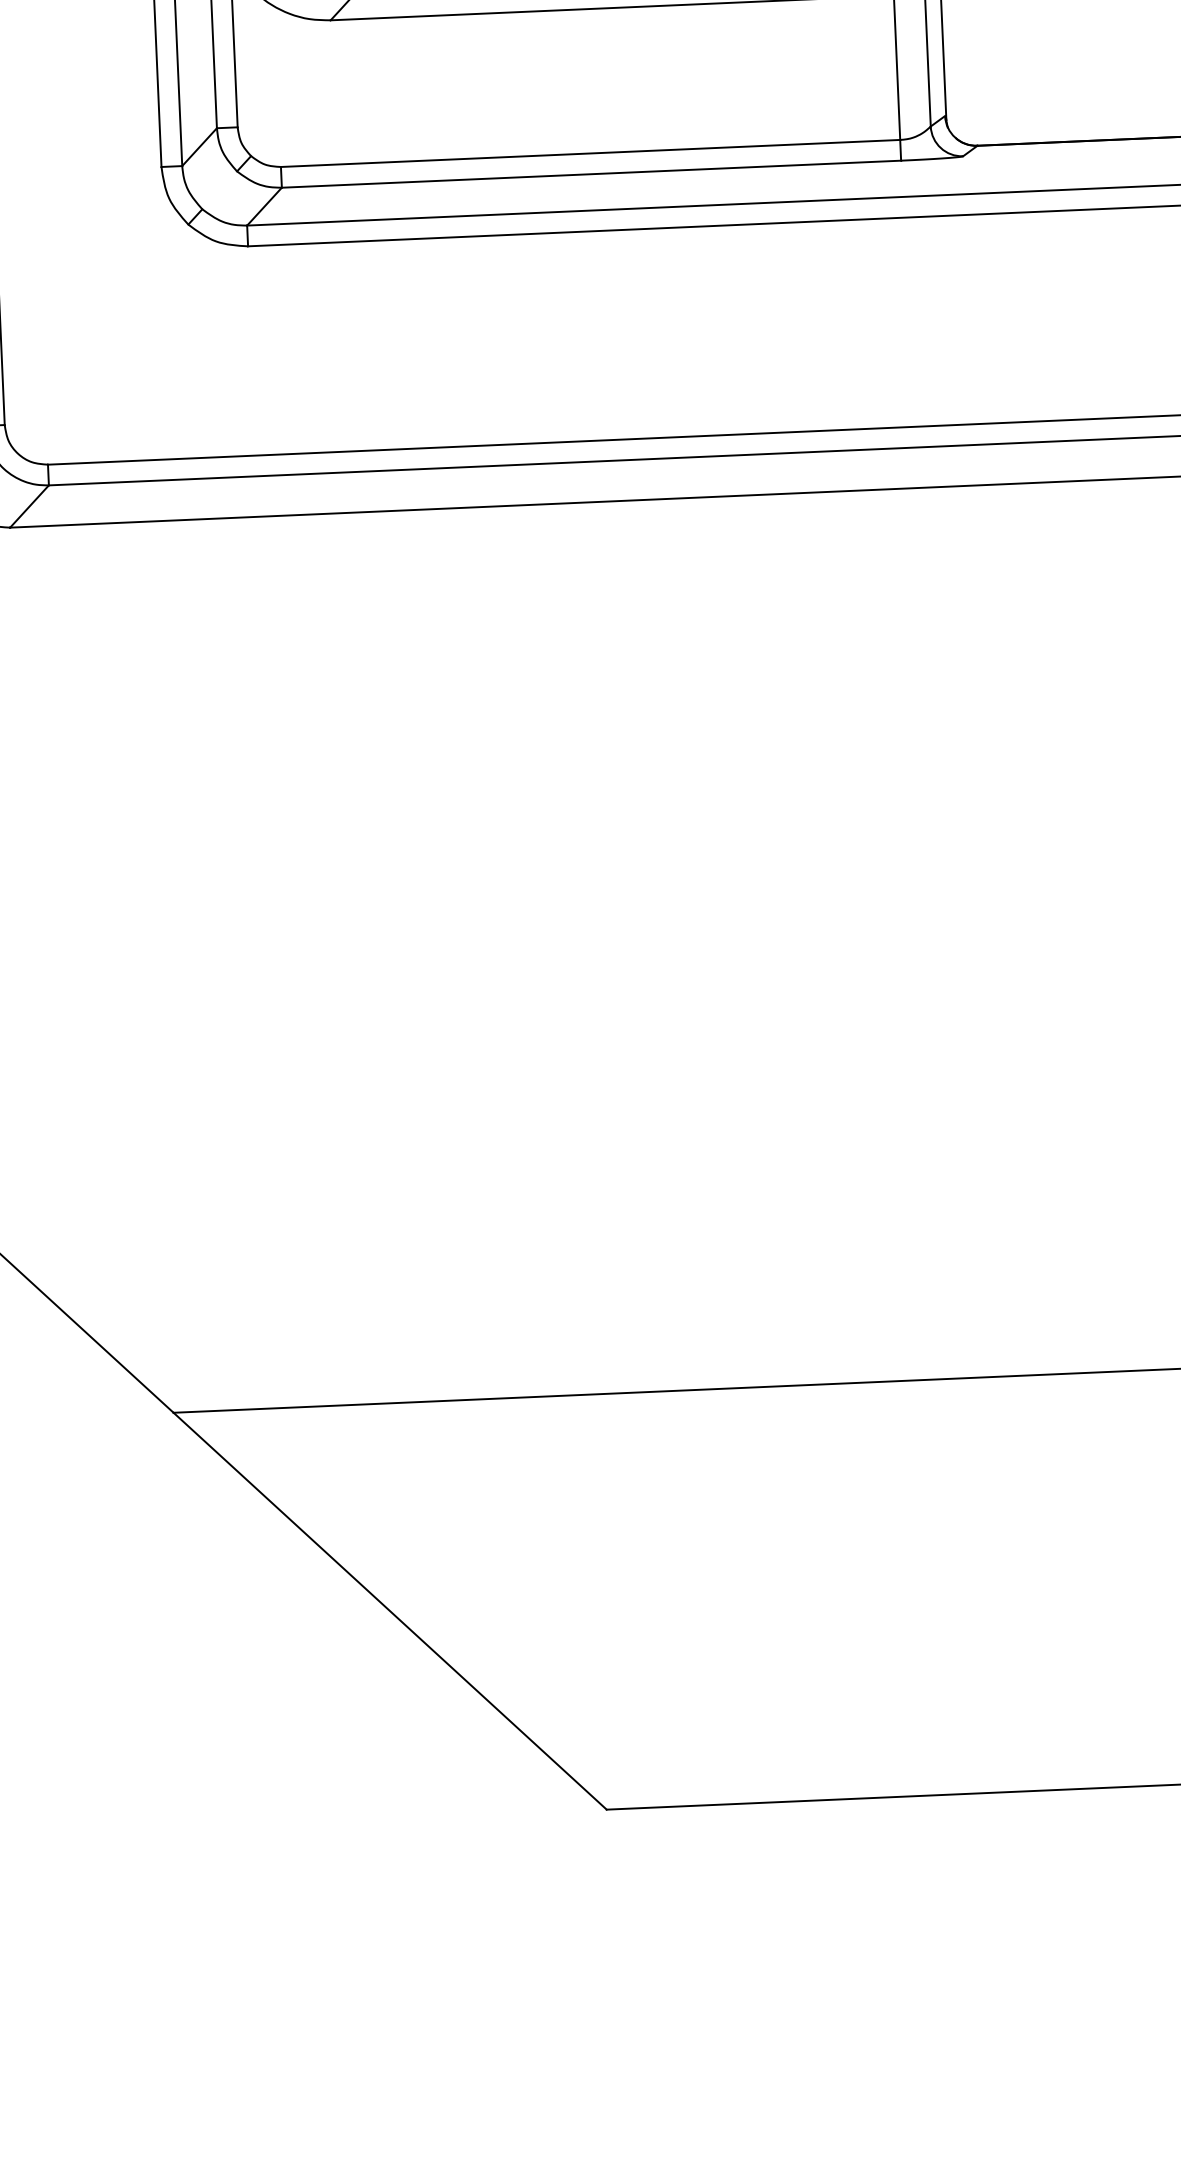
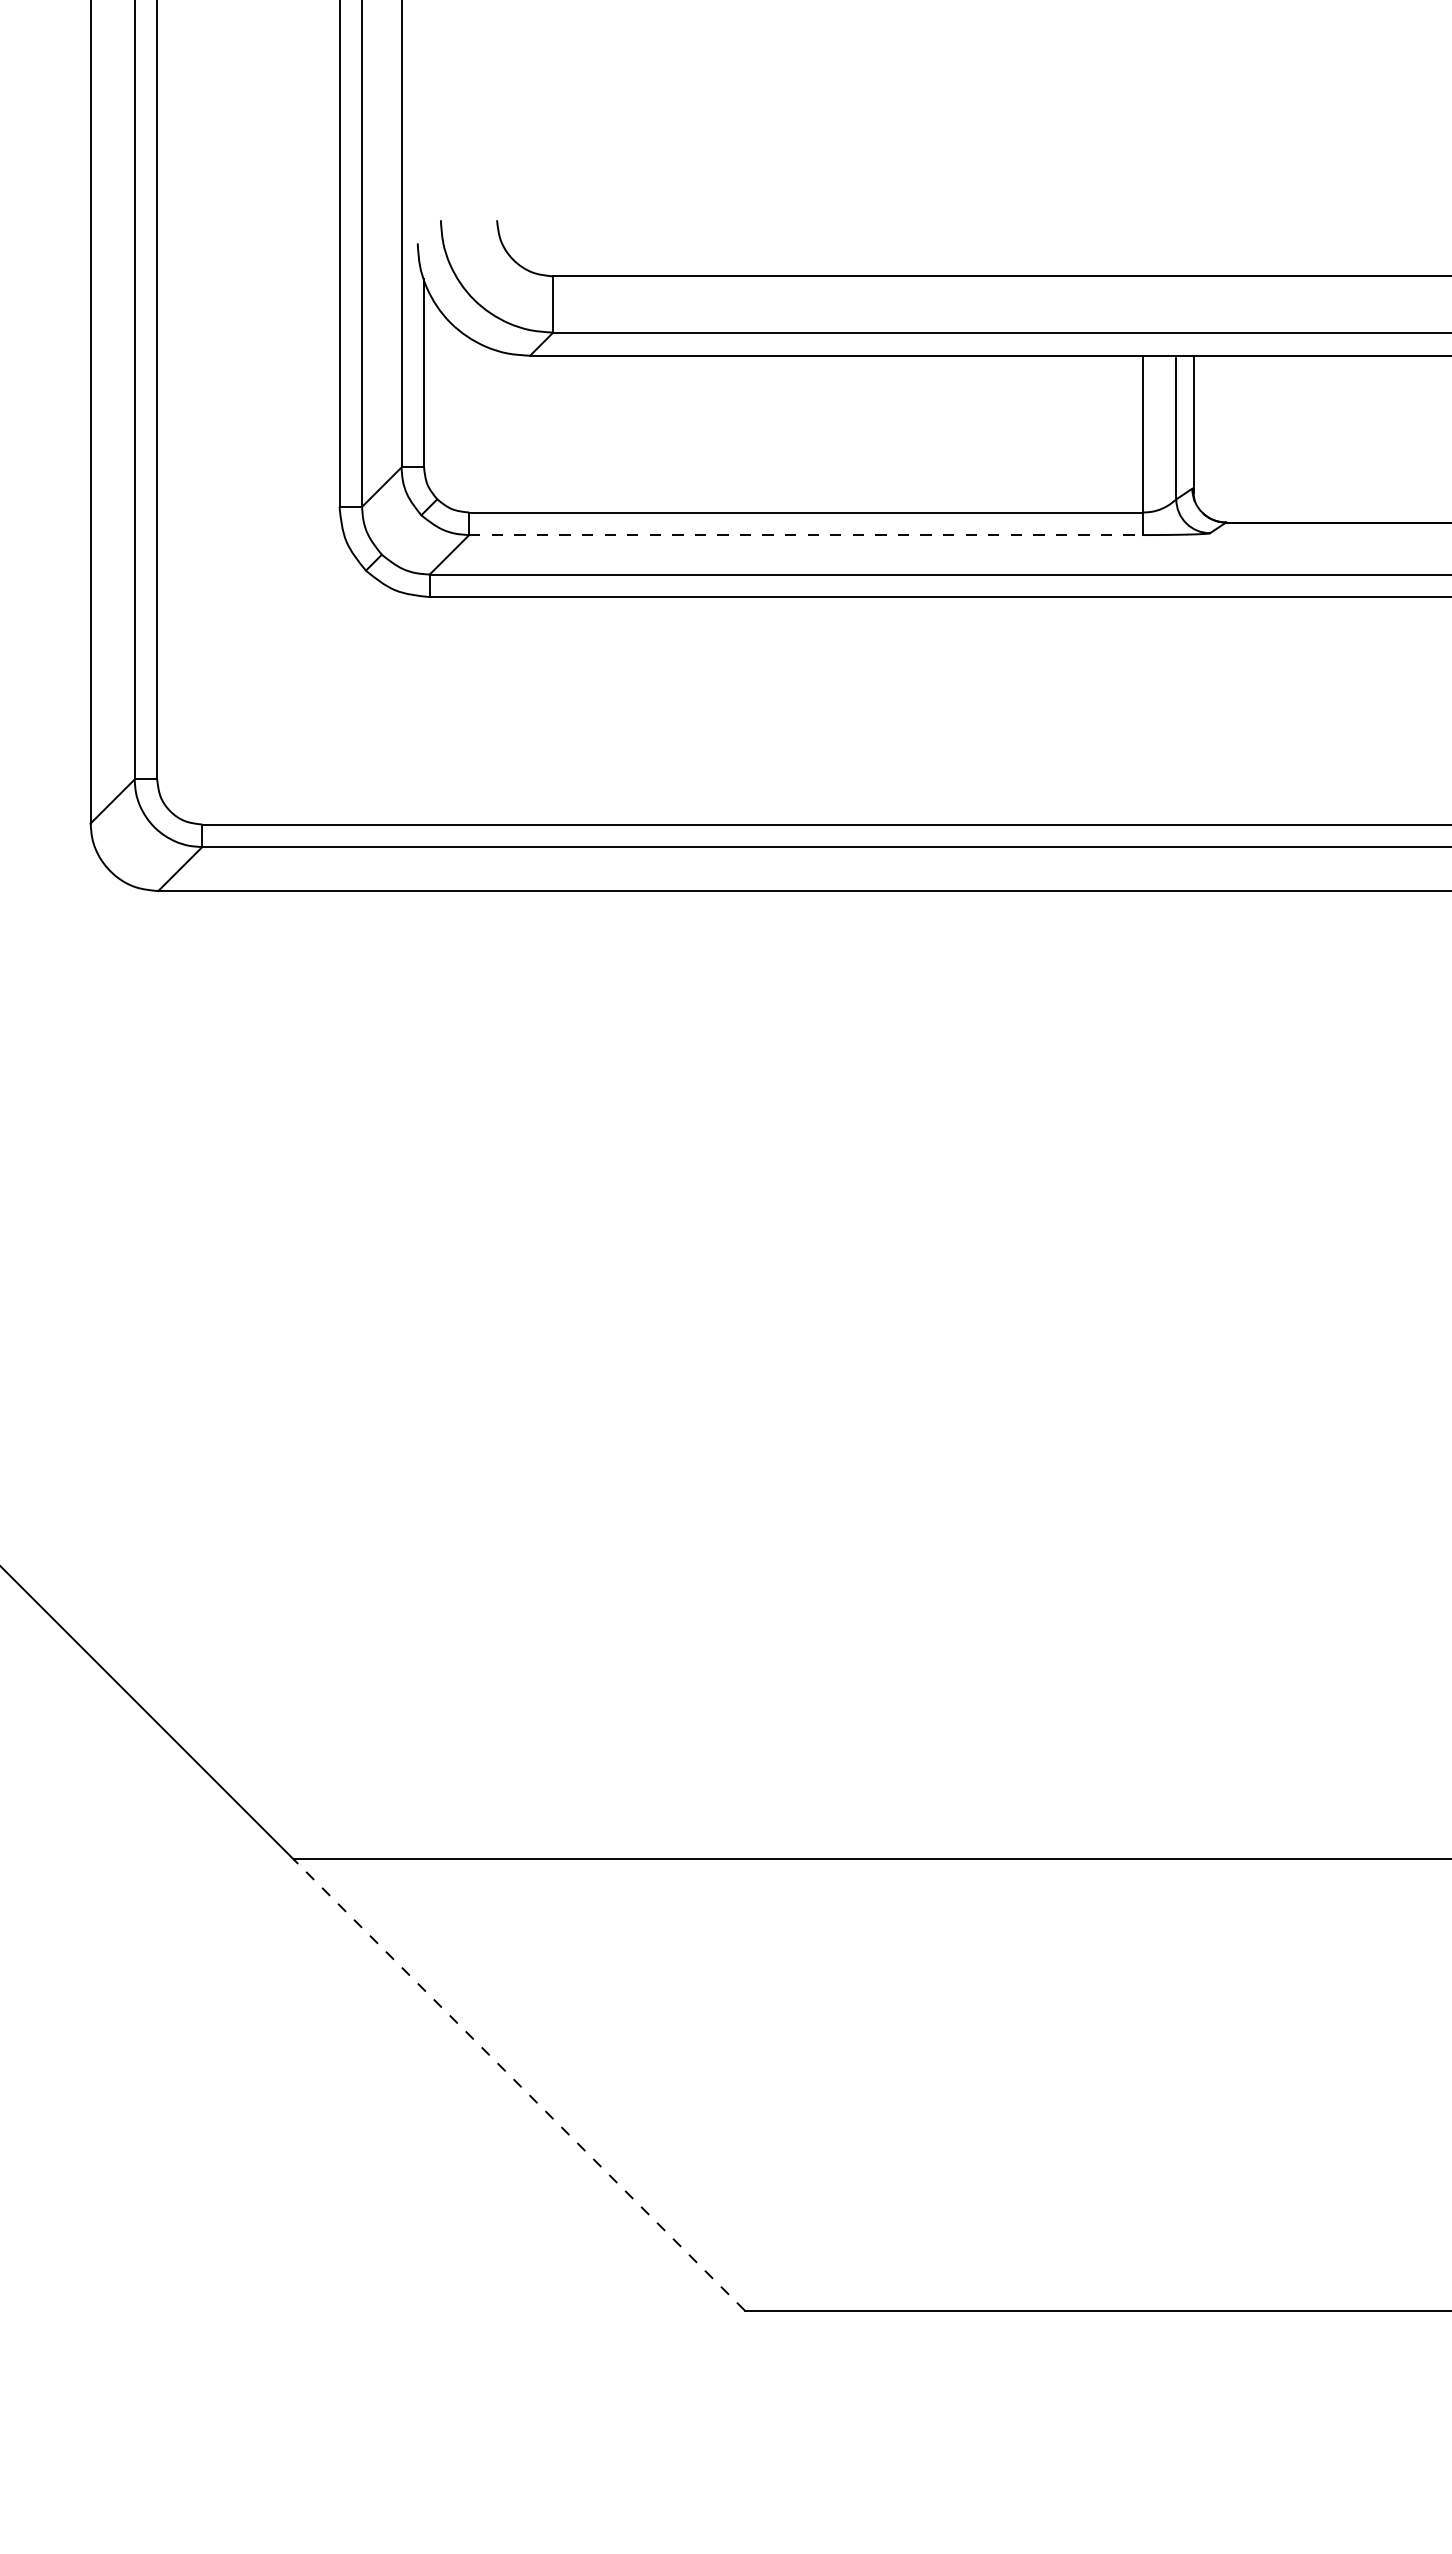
line: (591, 174) -> (805, 535), solid -> dashed
line: (389, 1610) -> (518, 2084), solid -> dashed

